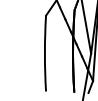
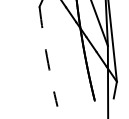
arc: (44, 53) -> (46, 56), solid -> dashed

